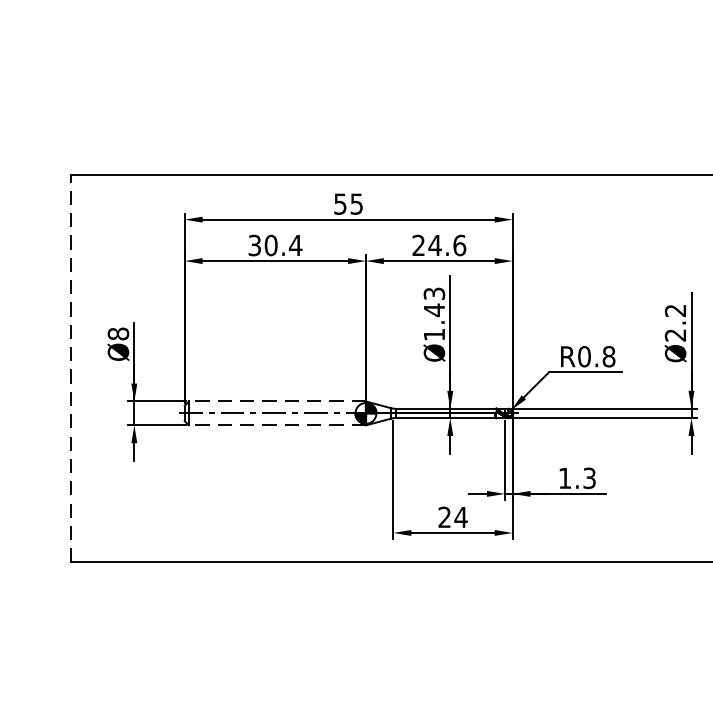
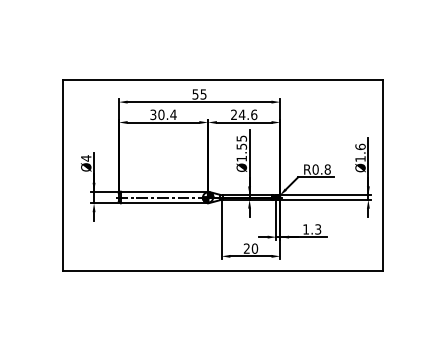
text: (433, 301) -> (241, 142), Ø1.43 -> Ø1.55
text: (675, 321) -> (360, 152), Ø2.2 -> Ø1.6
text: (118, 334) -> (86, 158), Ø8 -> Ø4
line: (70, 368) -> (62, 175), dashed -> solid
line: (277, 401) -> (164, 191), dashed -> solid
line: (277, 425) -> (164, 203), dashed -> solid
text: (460, 516) -> (254, 248), 24 -> 20

